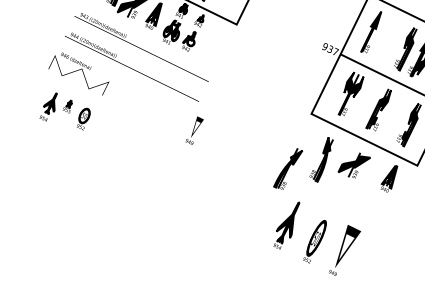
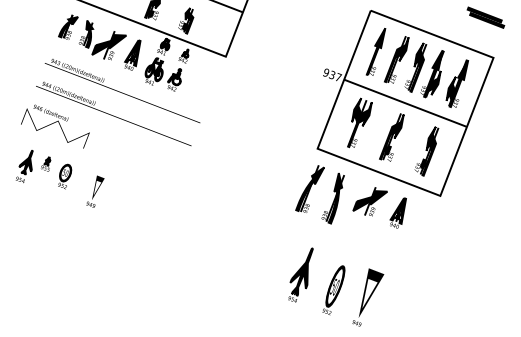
part: (388, 40) -> (396, 59), added
text: (194, 130) -> (95, 191), moved
part: (287, 168) -> (309, 188), moved
part: (388, 178) -> (397, 212), moved

